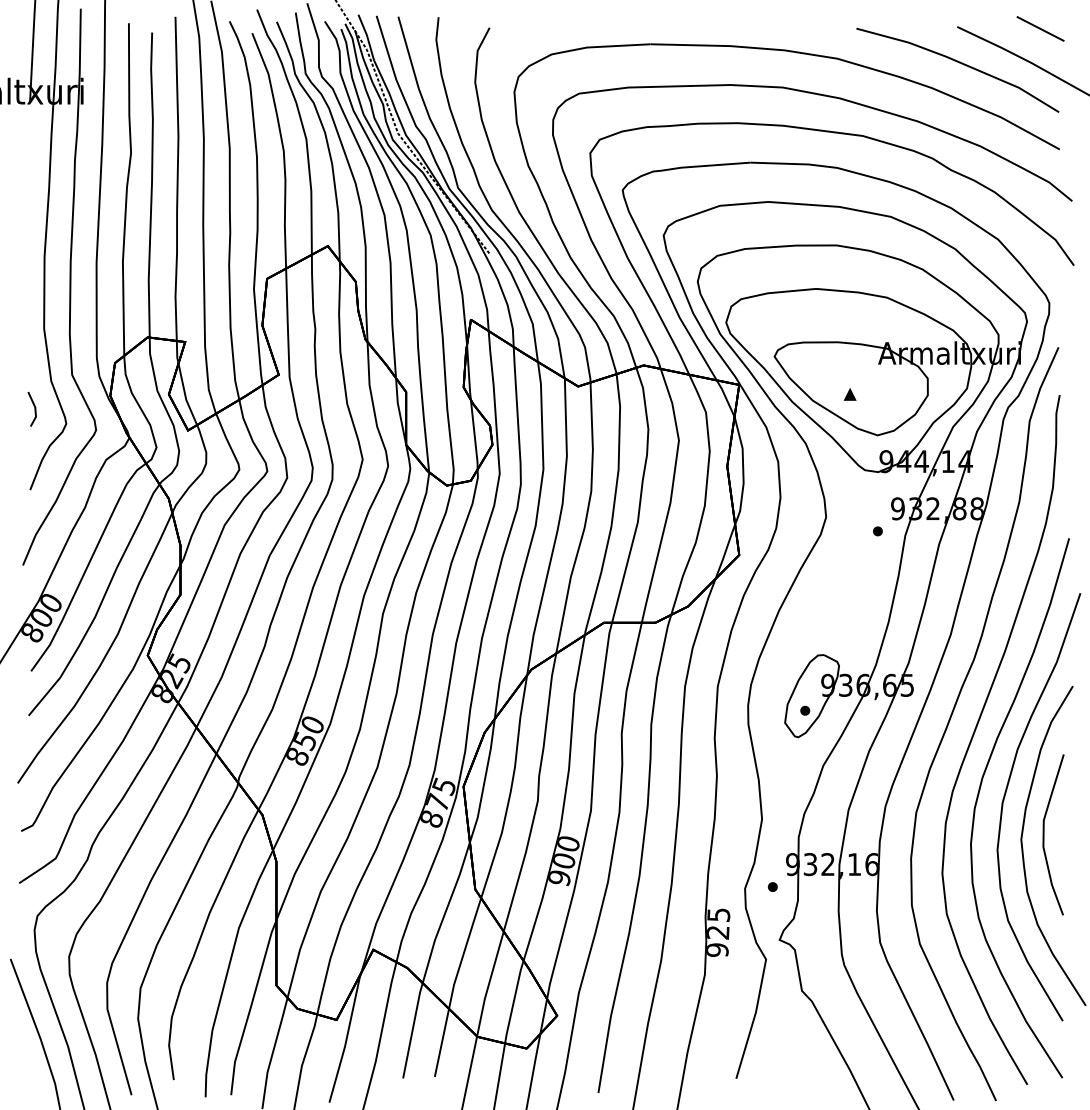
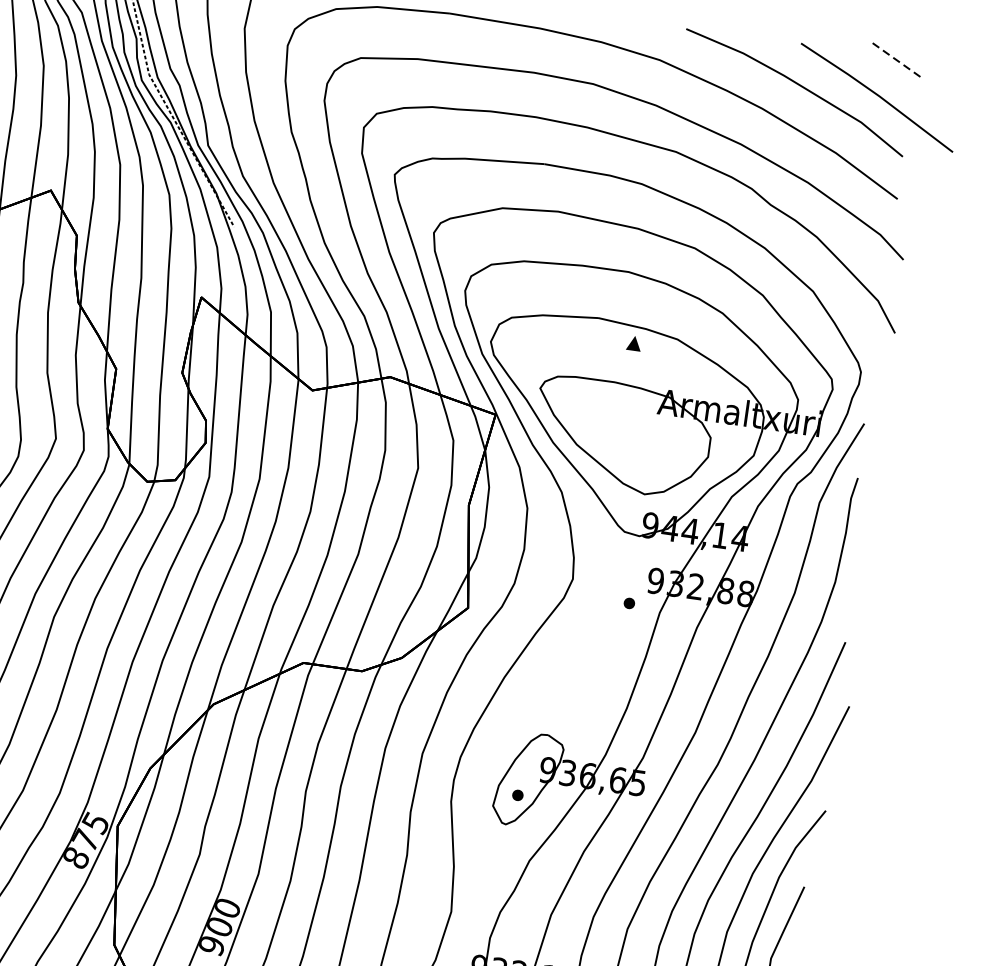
line: (1040, 28) -> (895, 58), solid -> dashed
part: (849, 394) -> (633, 343), moved

